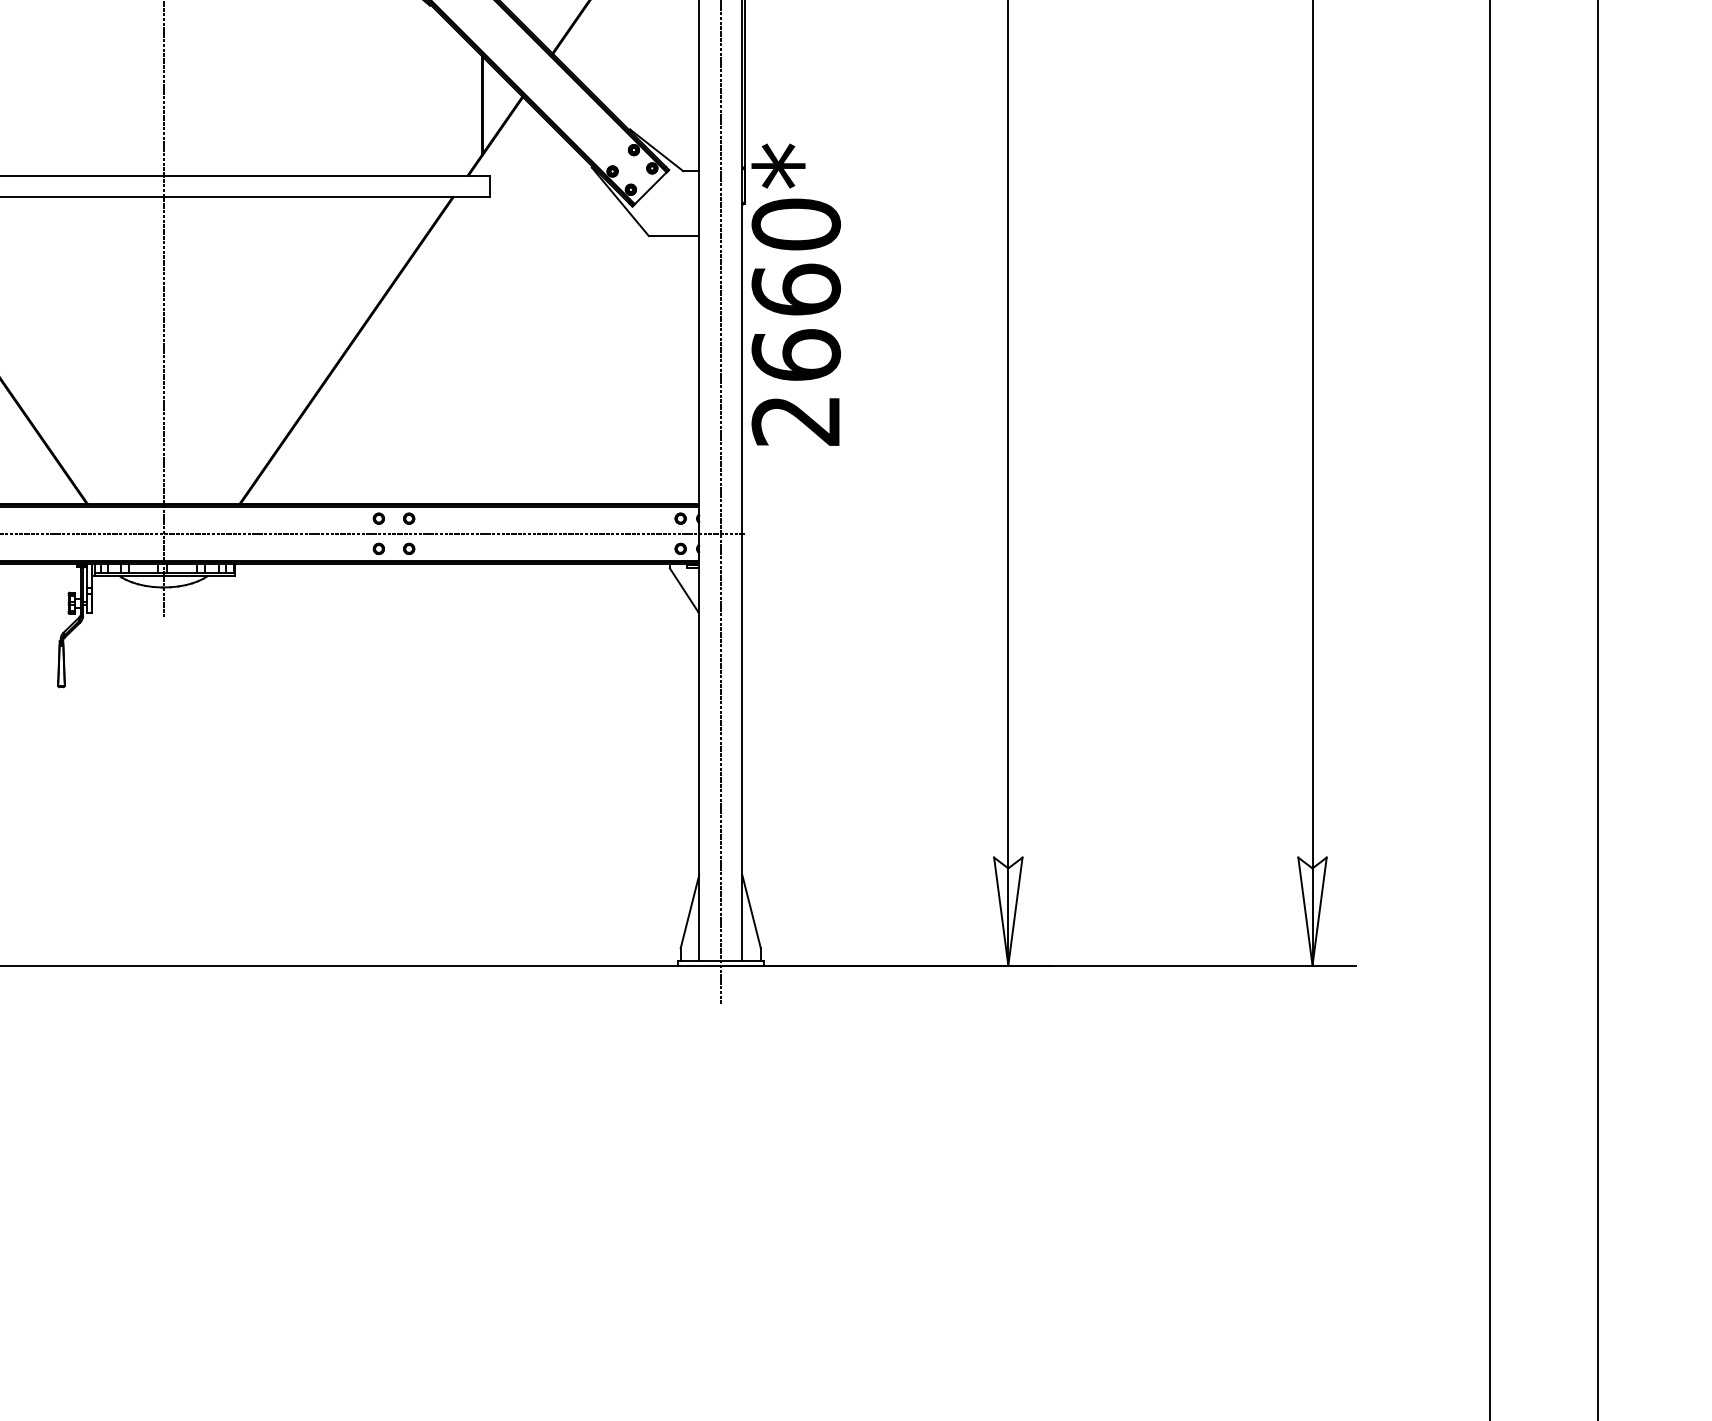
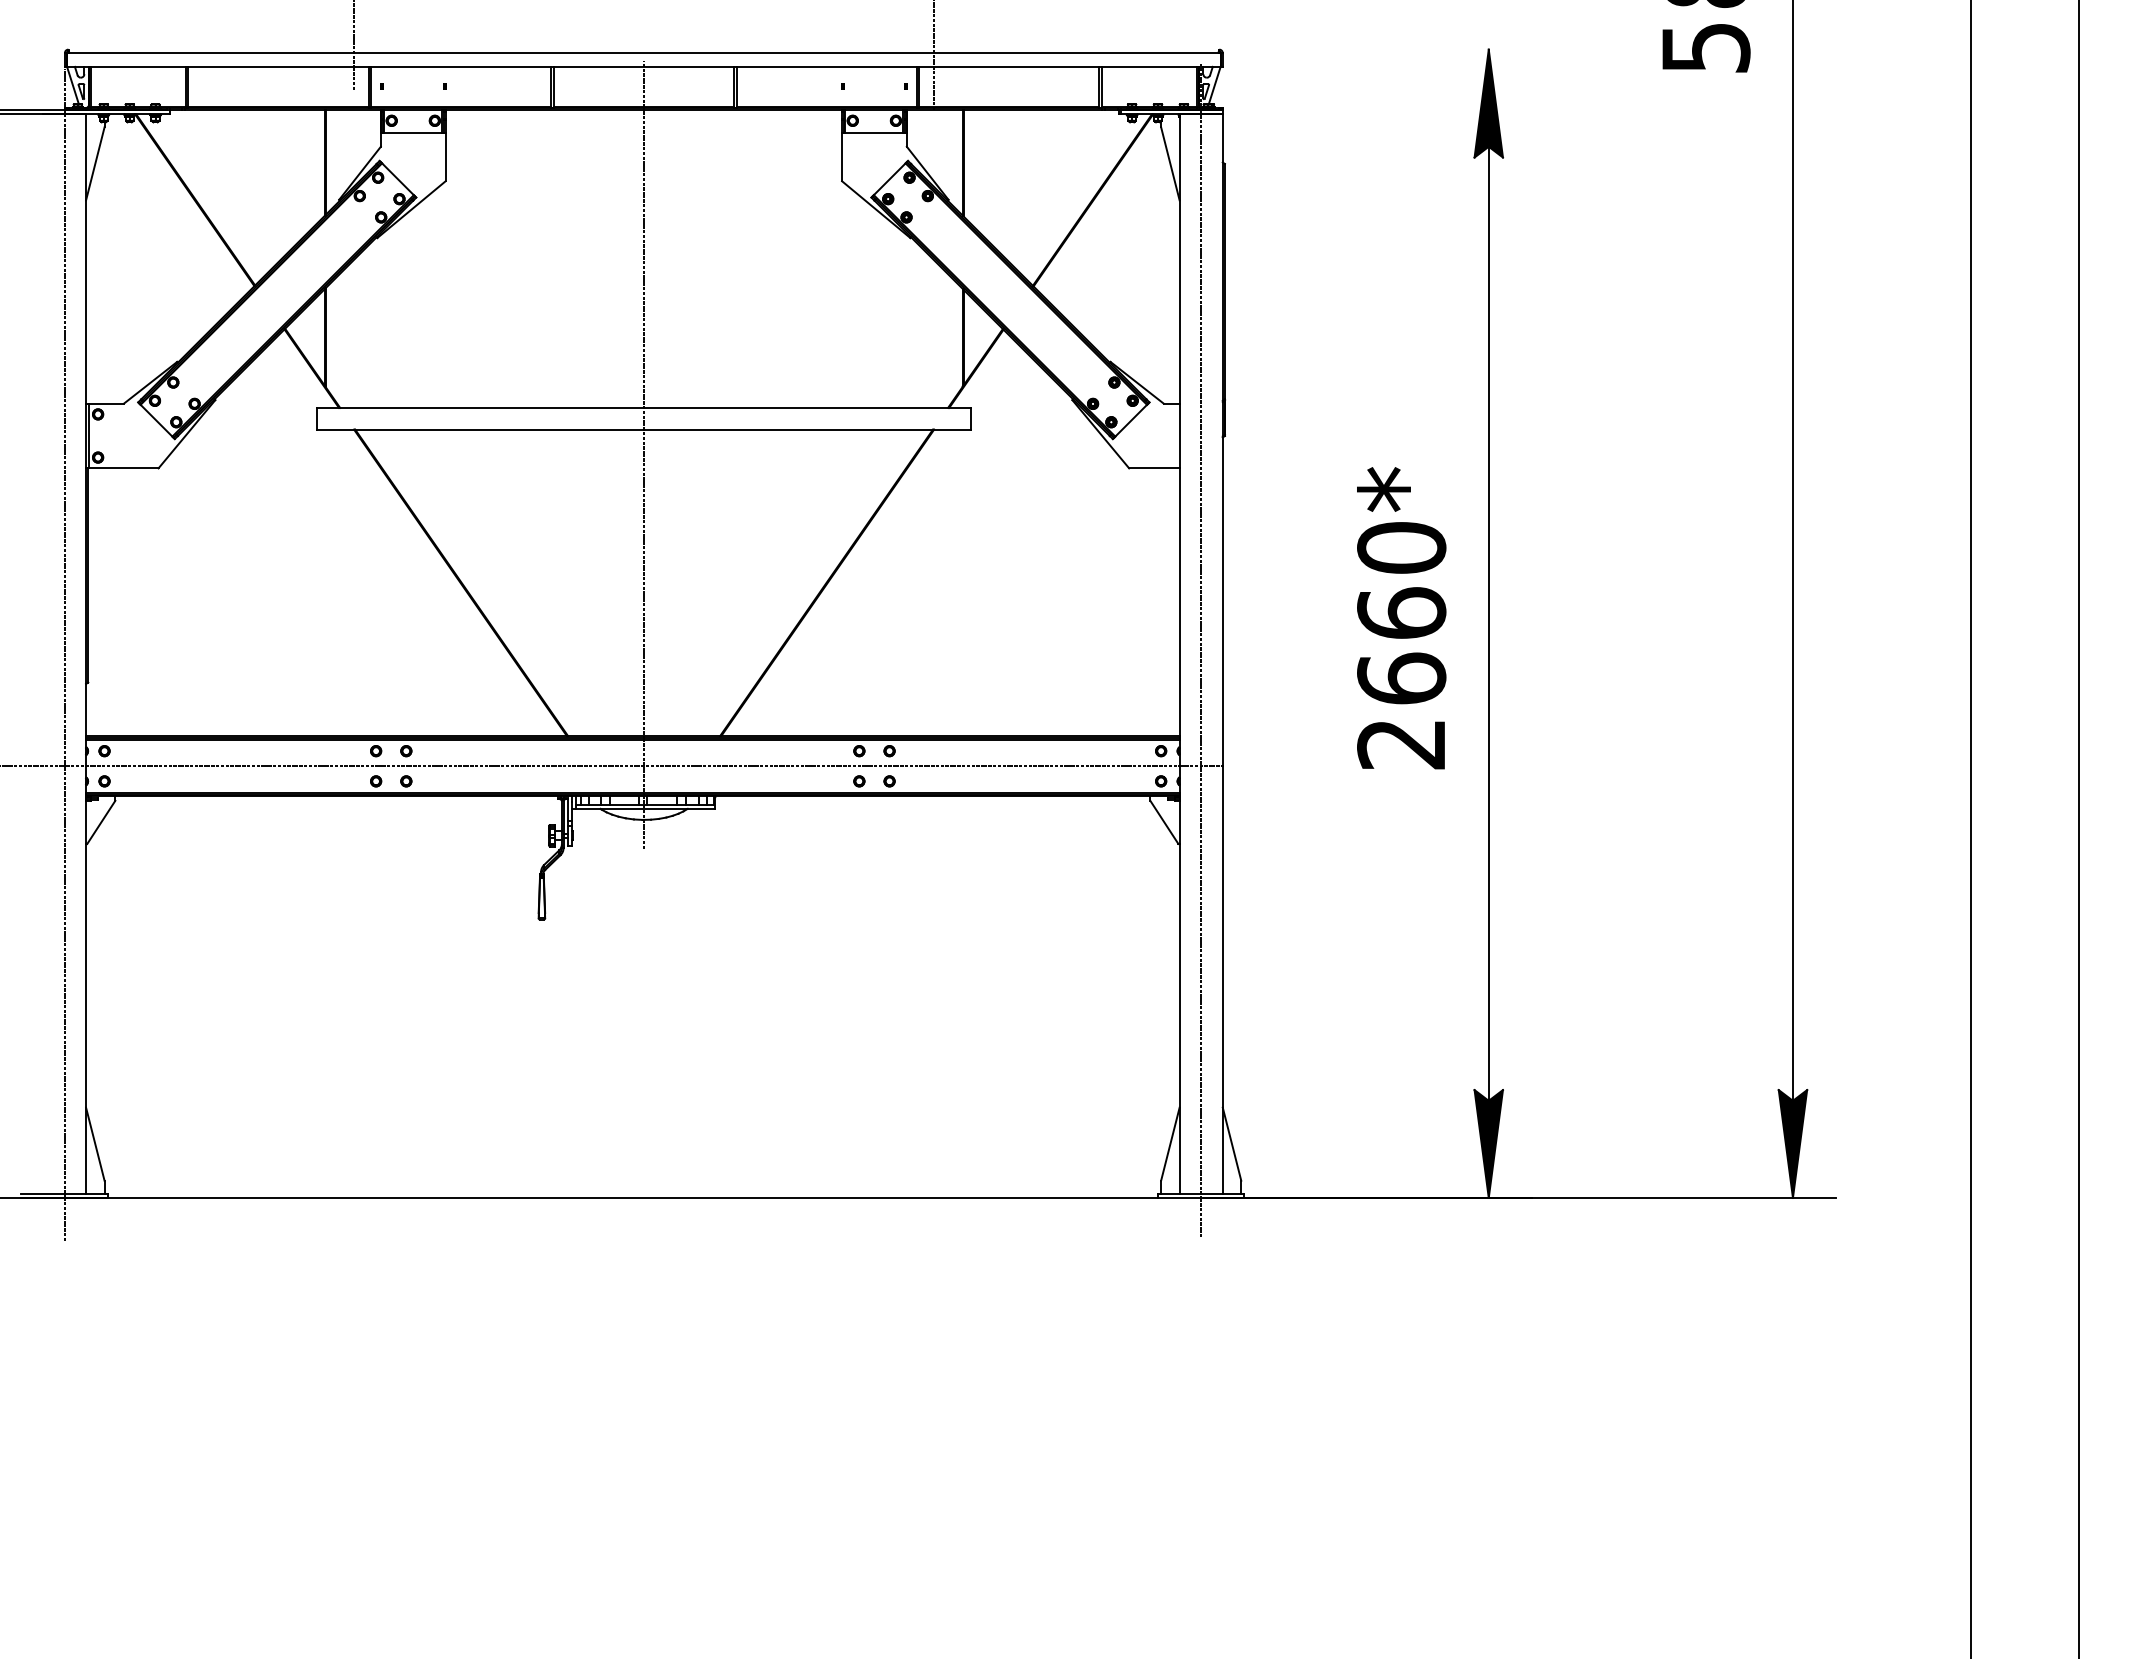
text: (796, 295) -> (1401, 618), moved
fill: (1008, 911) -> (1488, 1143), added
fill: (1312, 911) -> (1792, 1143), added

